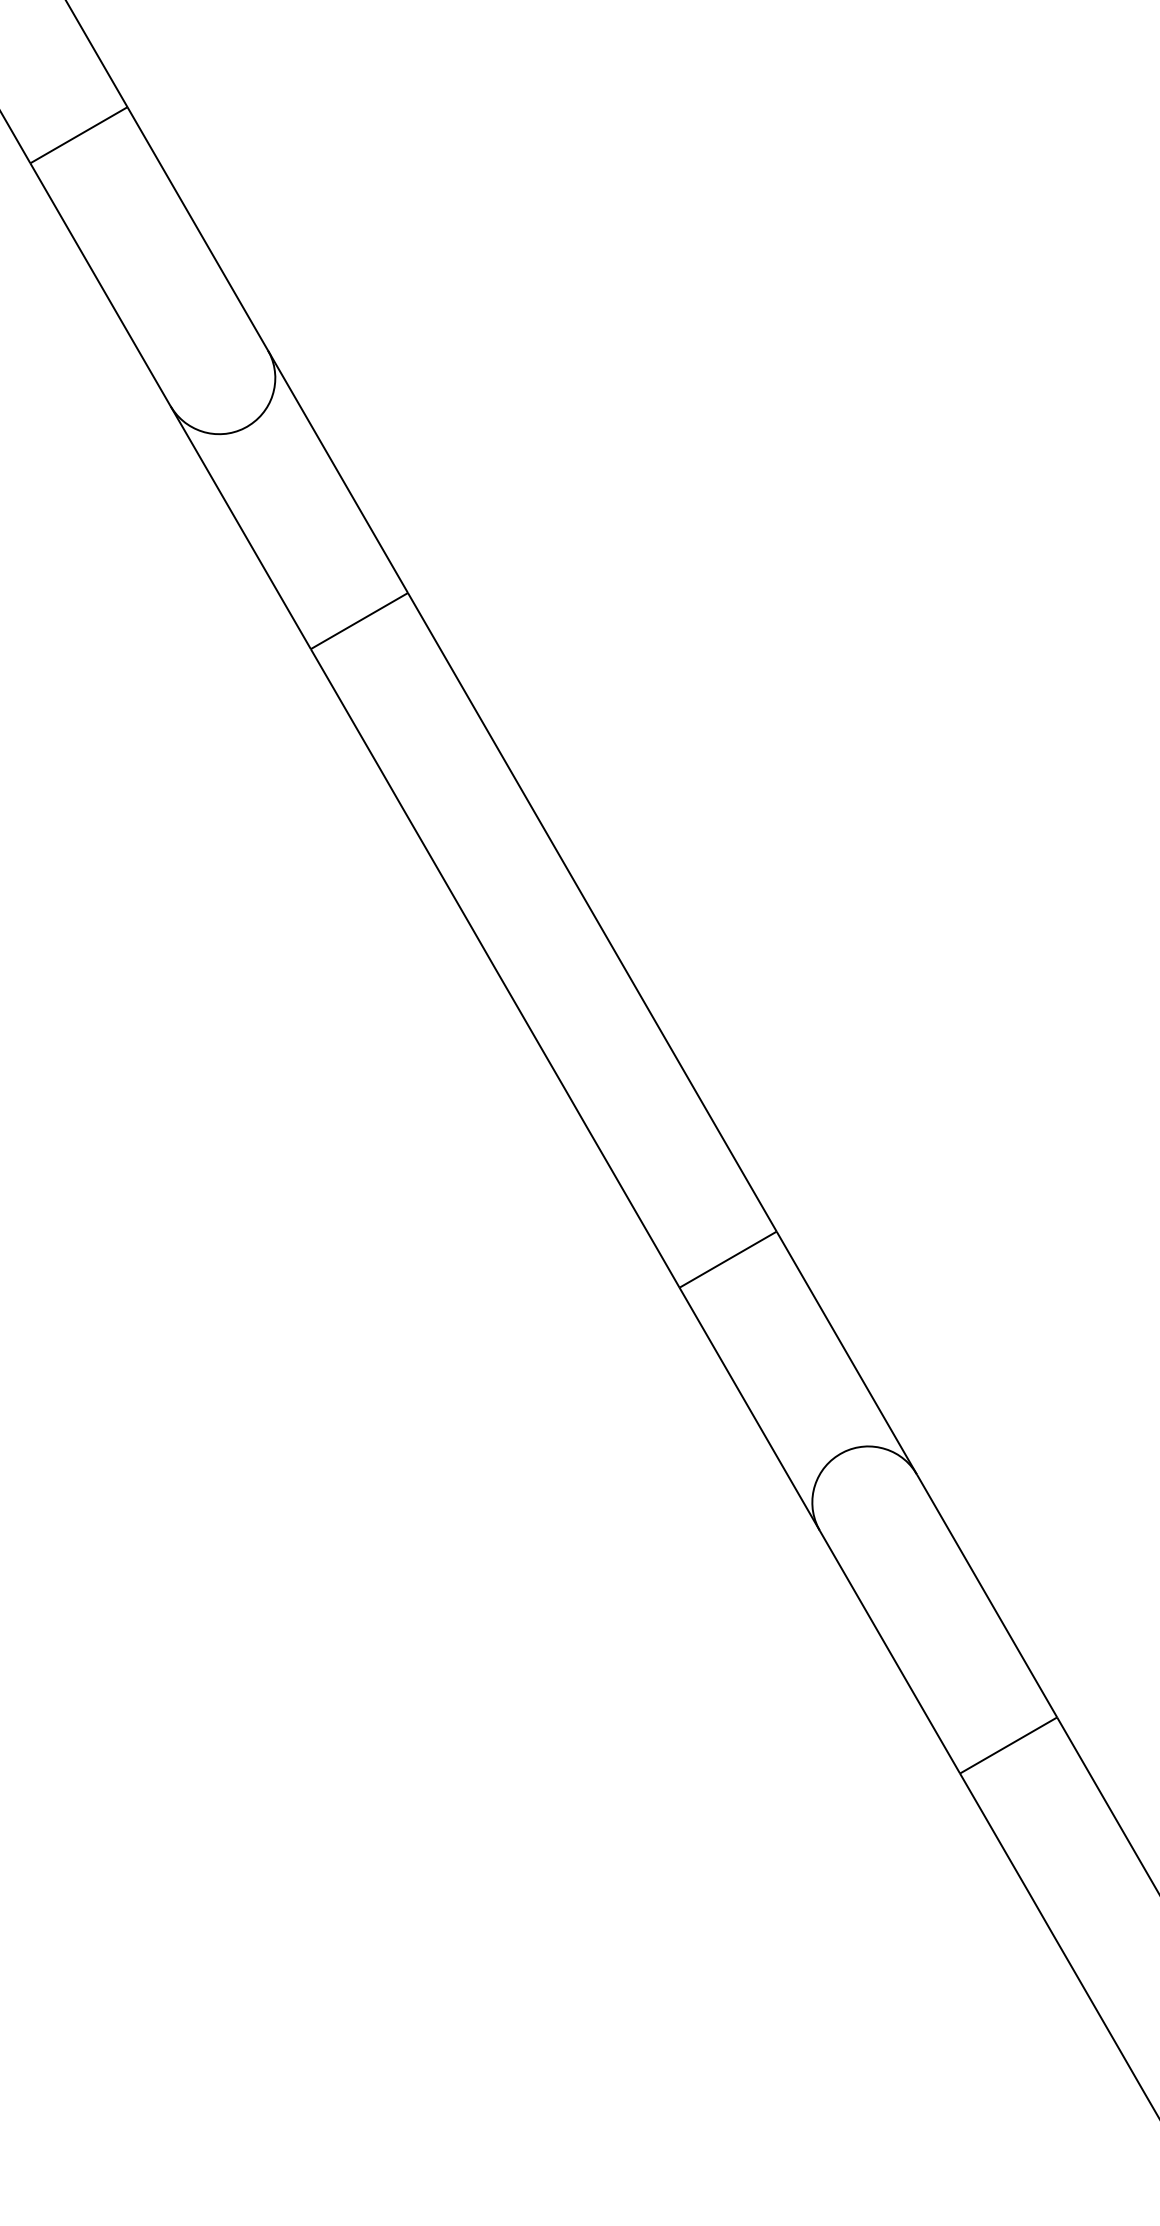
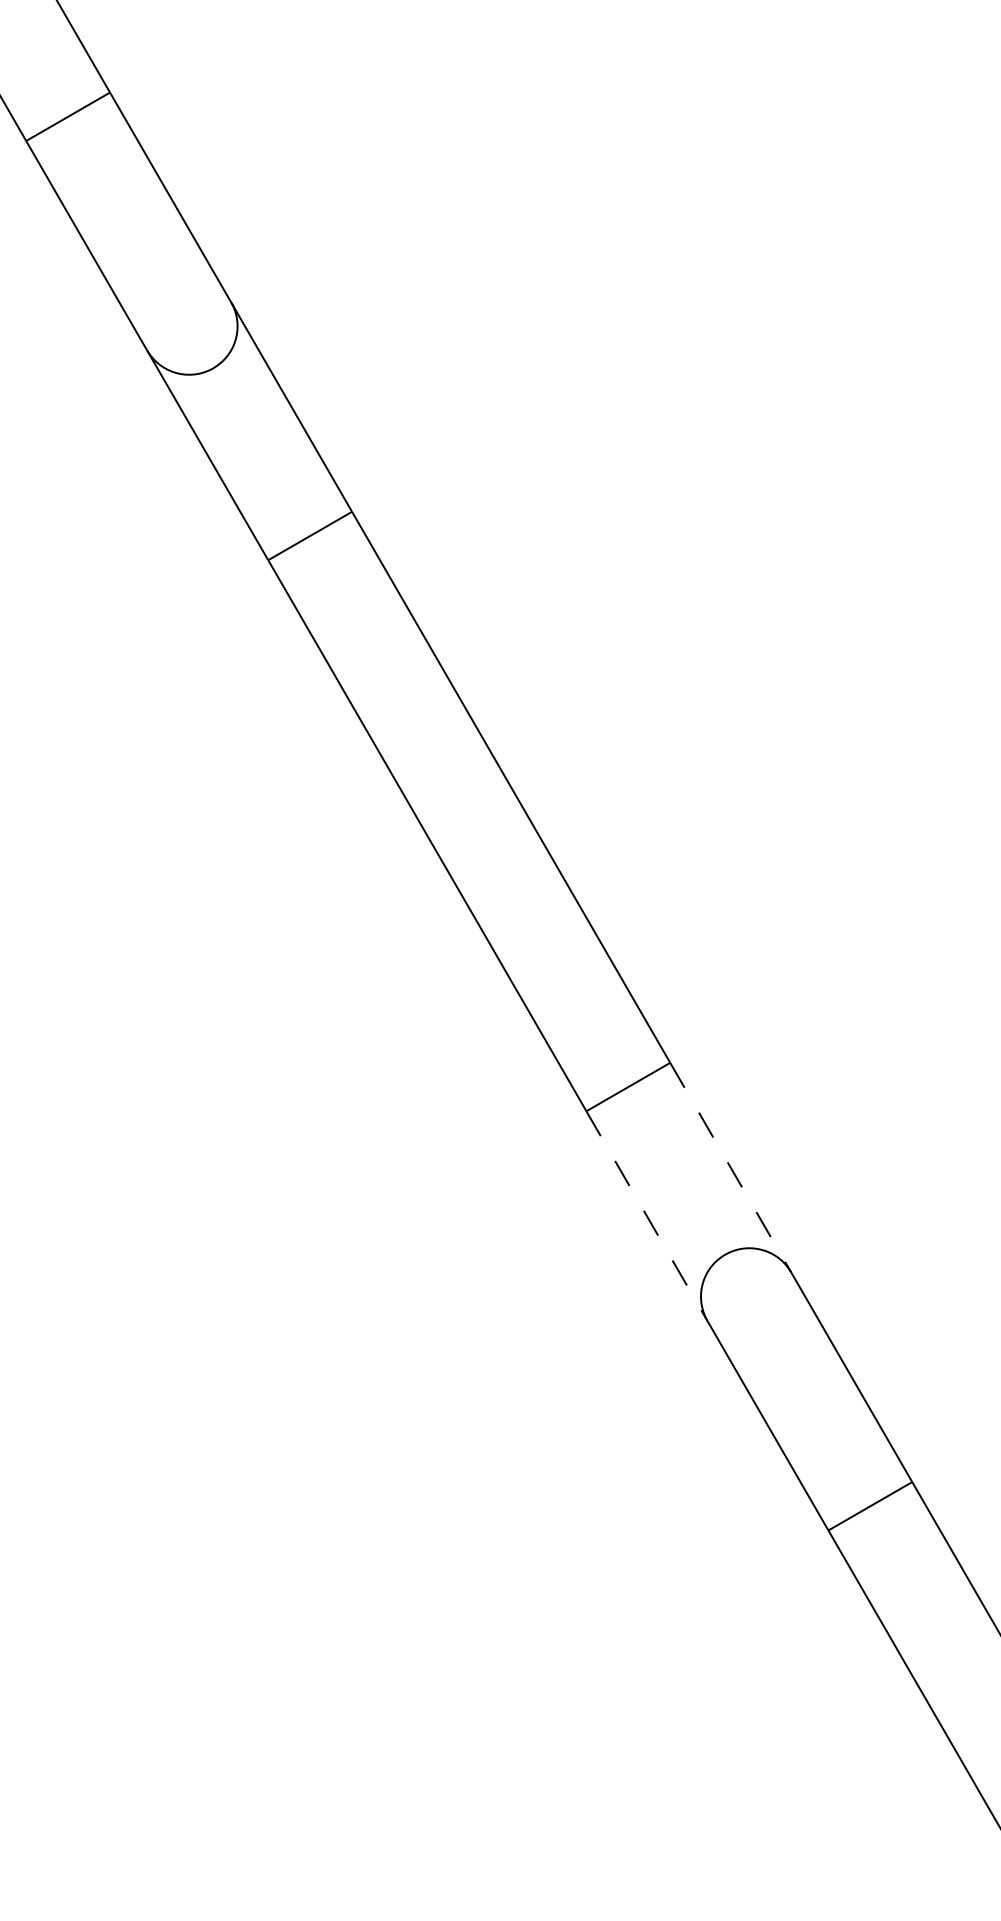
line: (847, 1353) -> (731, 1168), solid -> dashed
line: (749, 1409) -> (646, 1216), solid -> dashed

